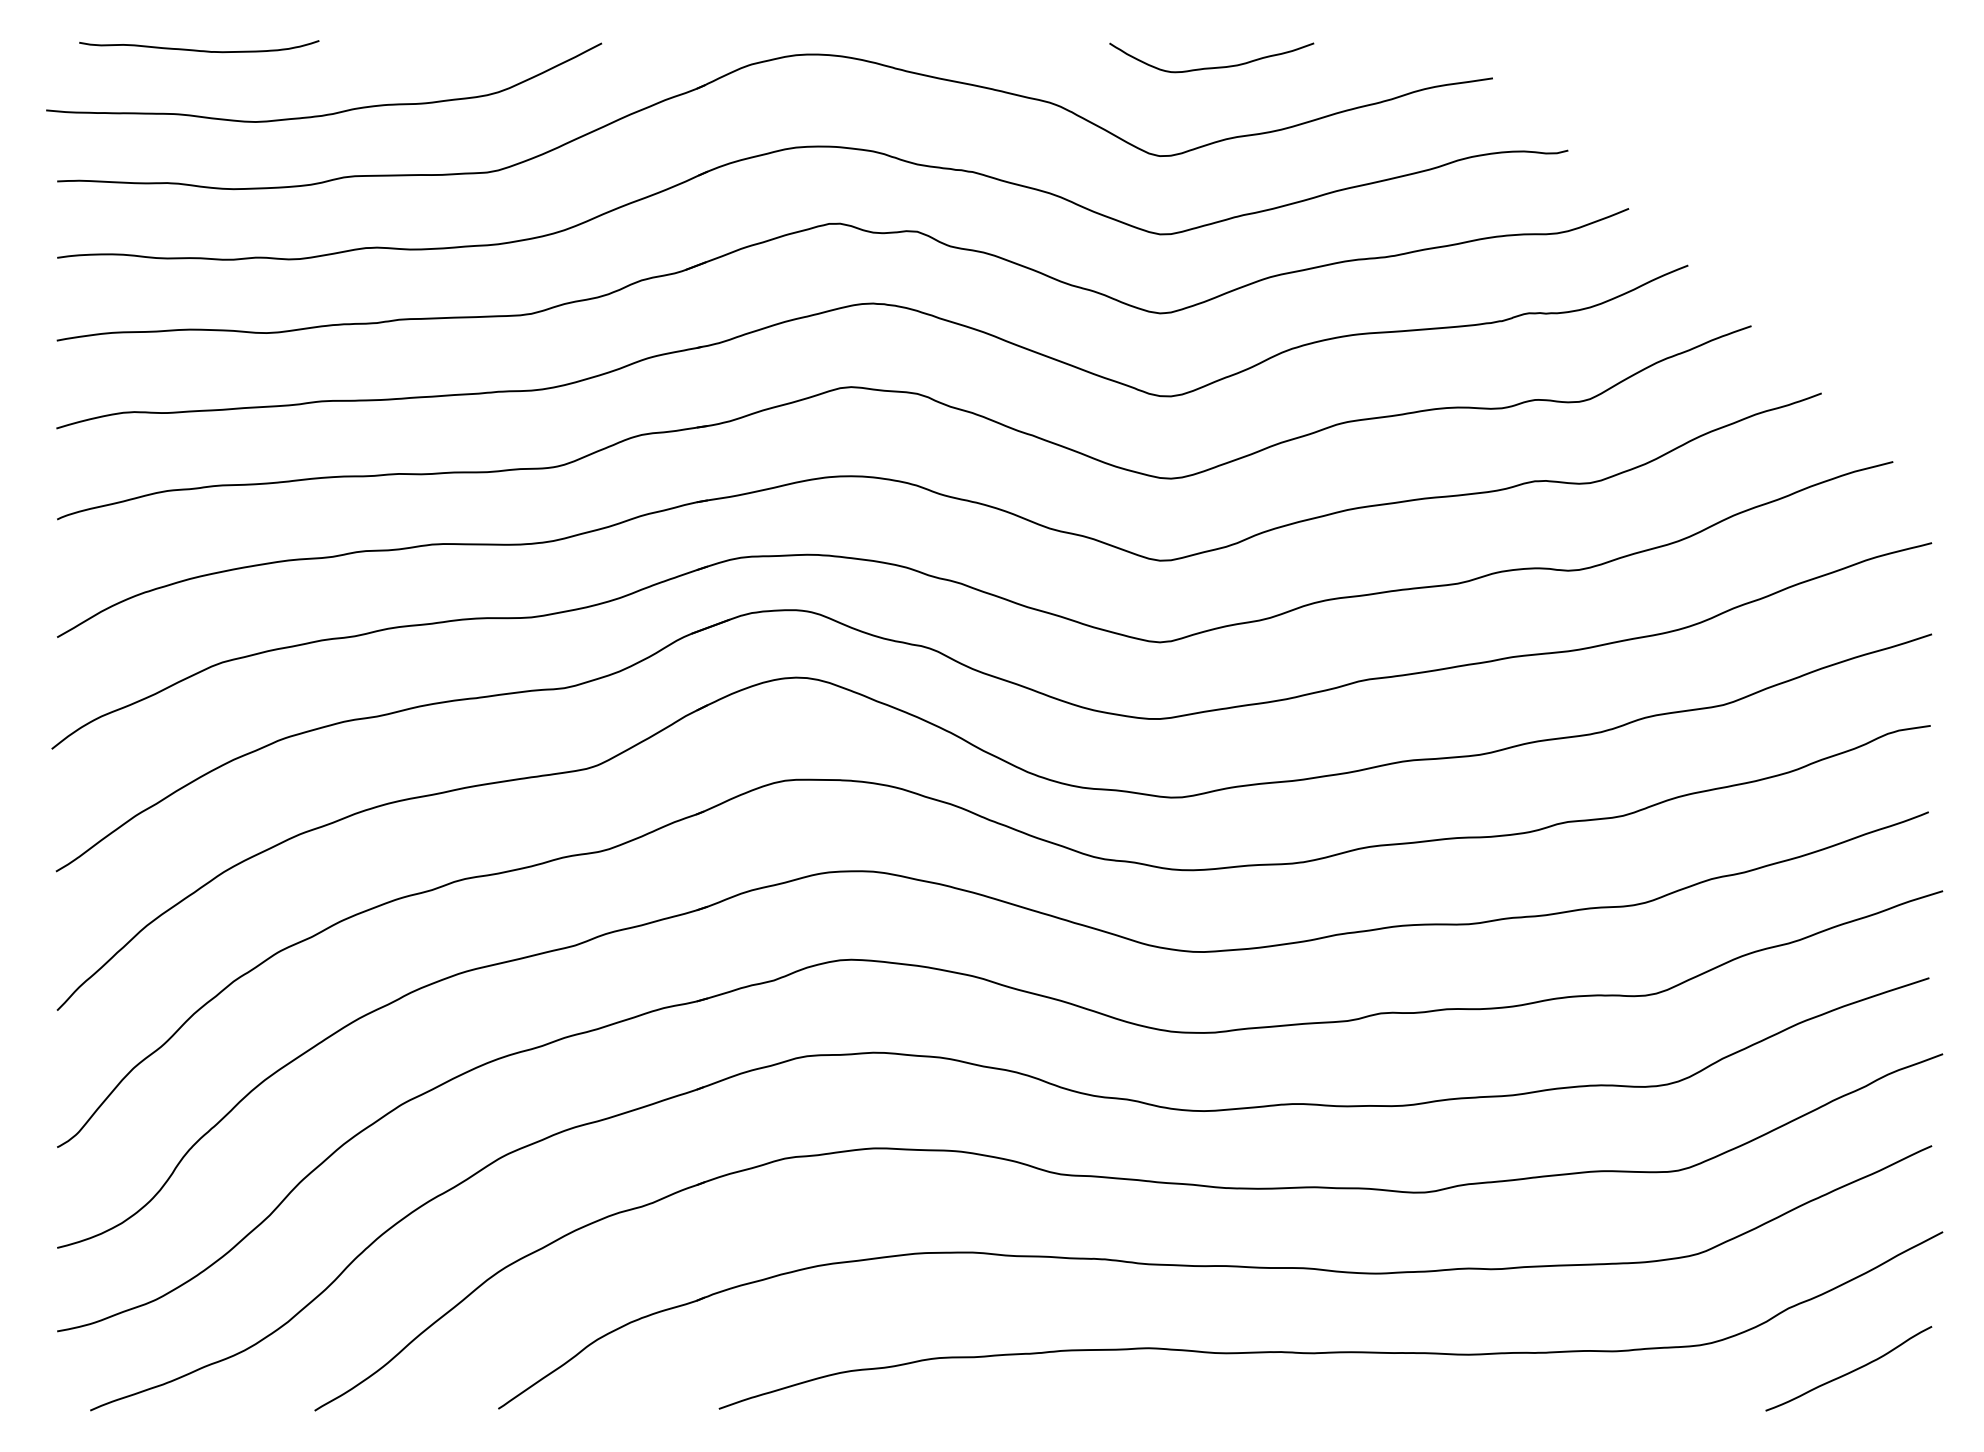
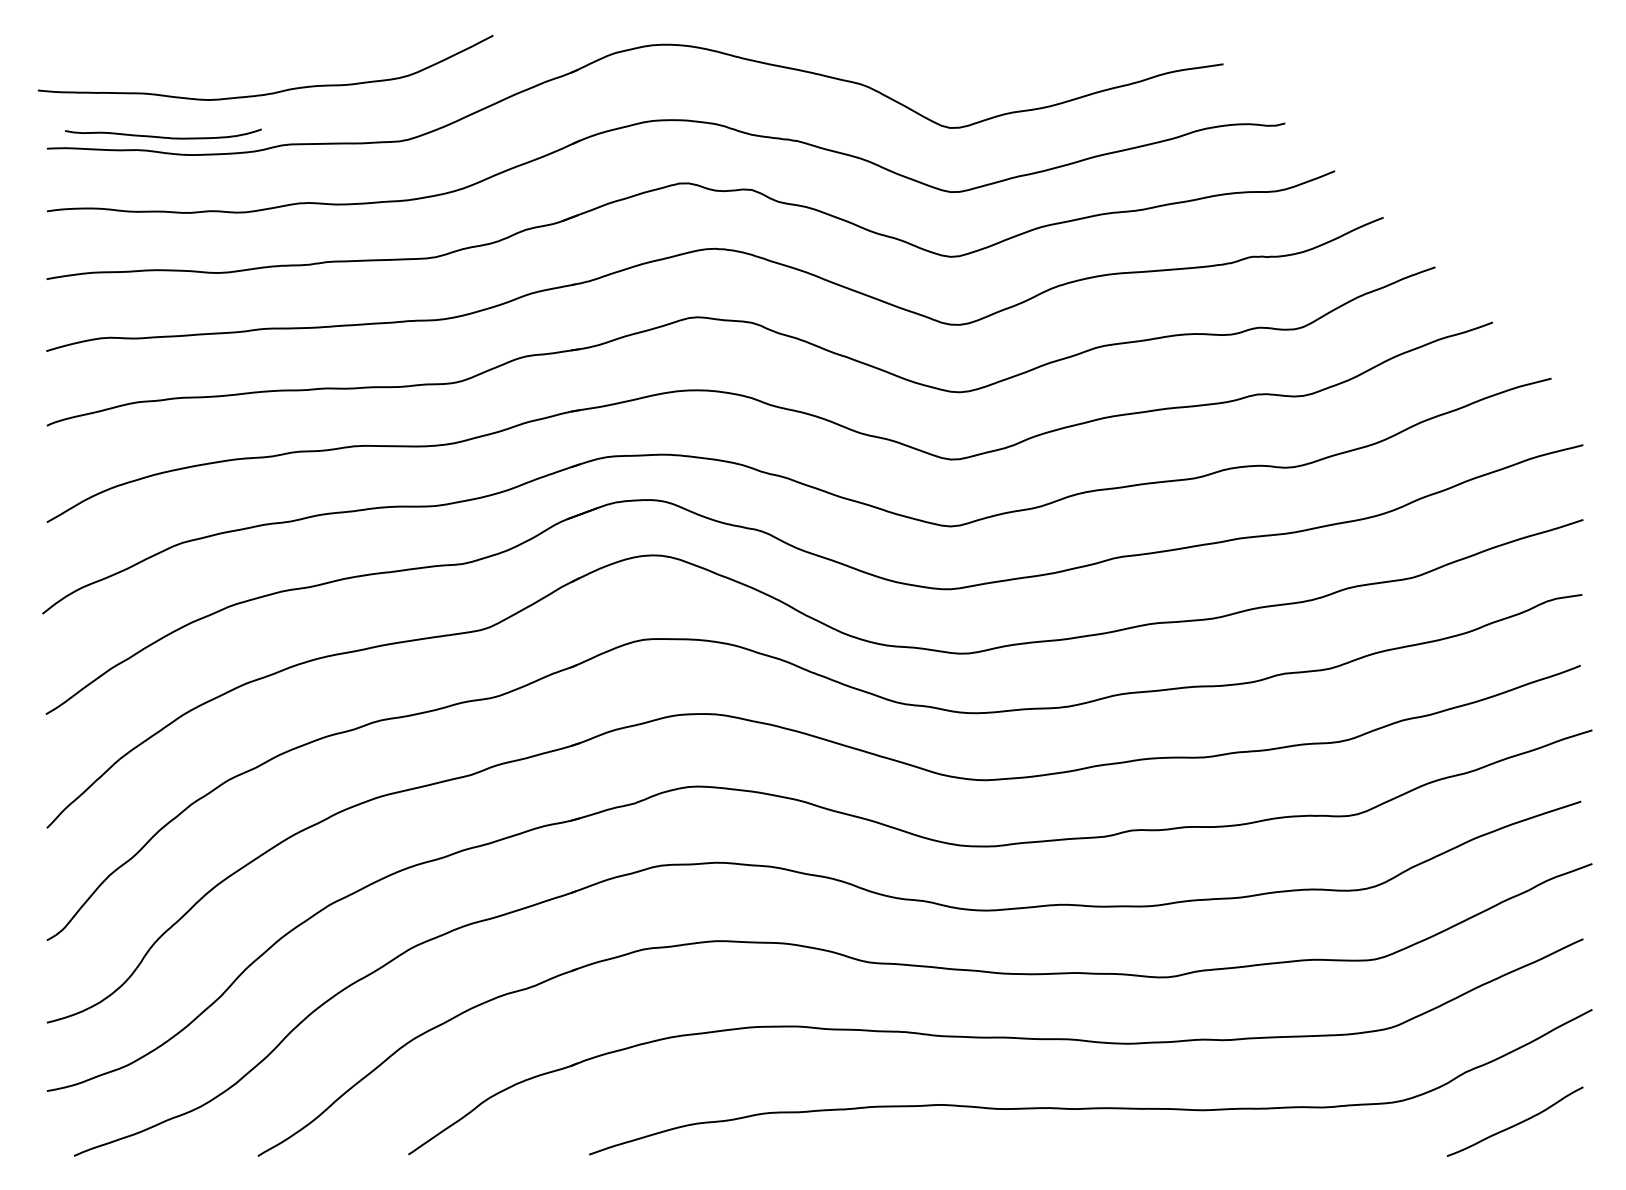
curve: (197, 49) -> (161, 136), moved
curve: (1211, 67) -> (992, 55), removed

